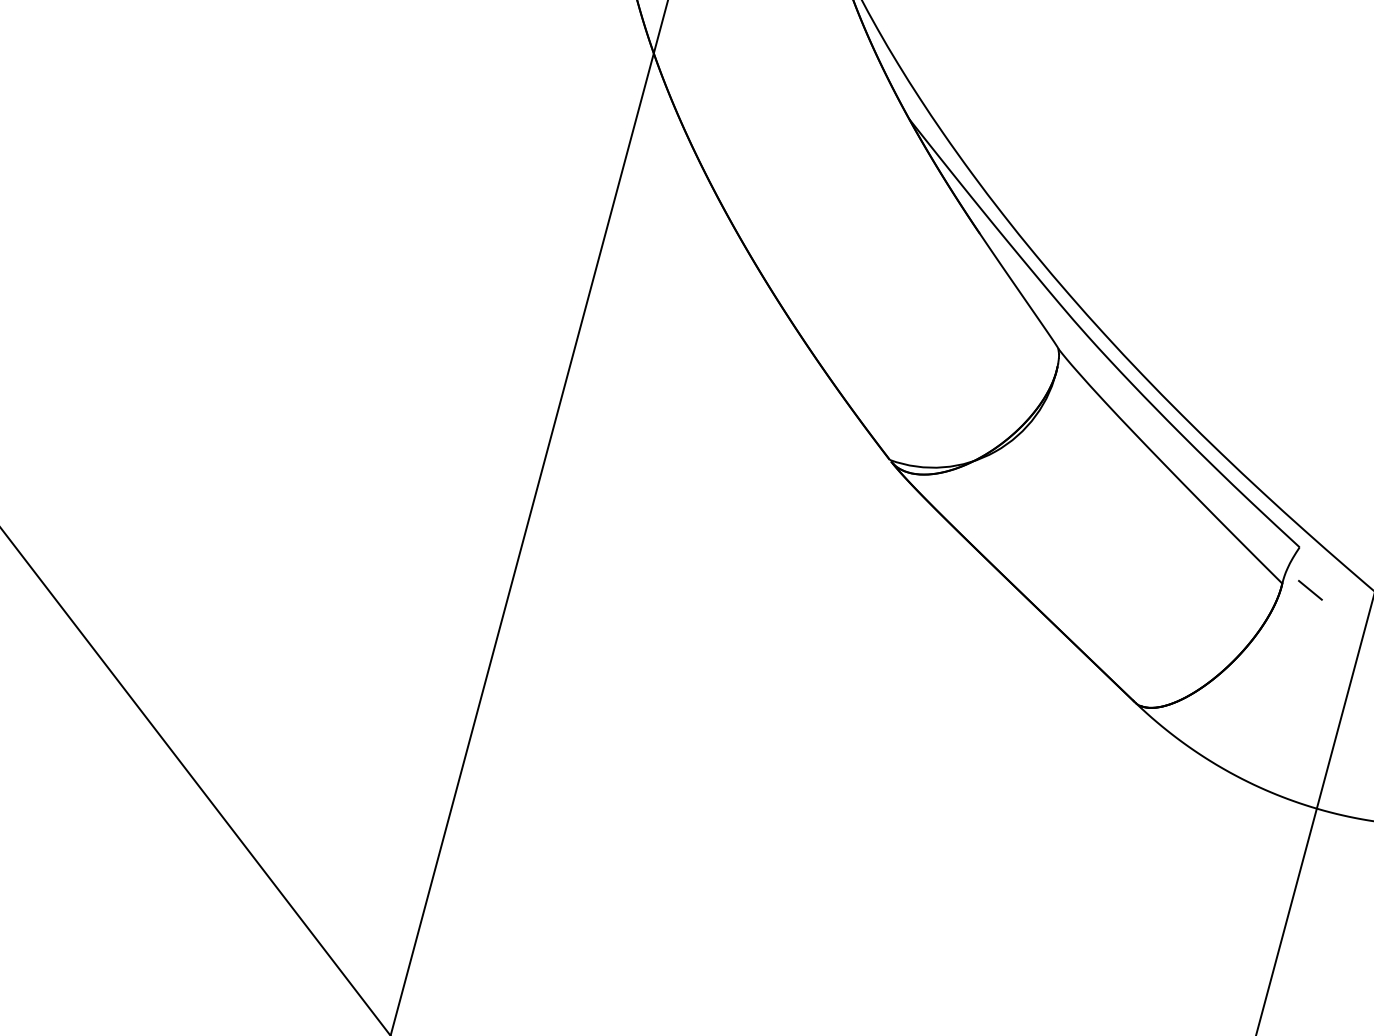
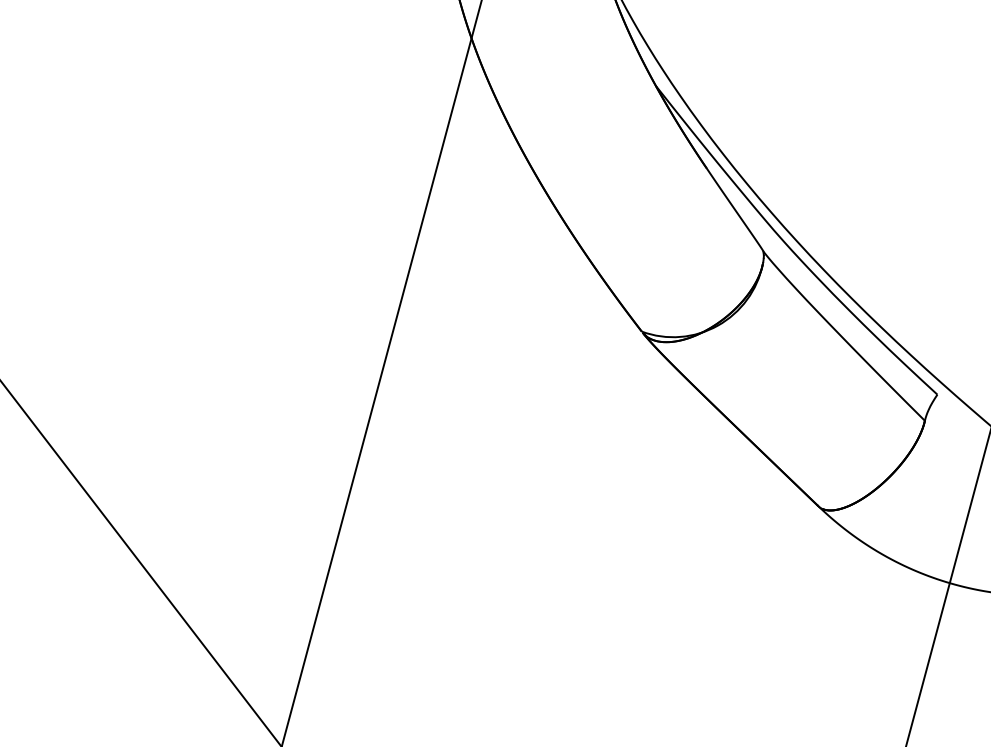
line: (1310, 590) -> (945, 425), removed

